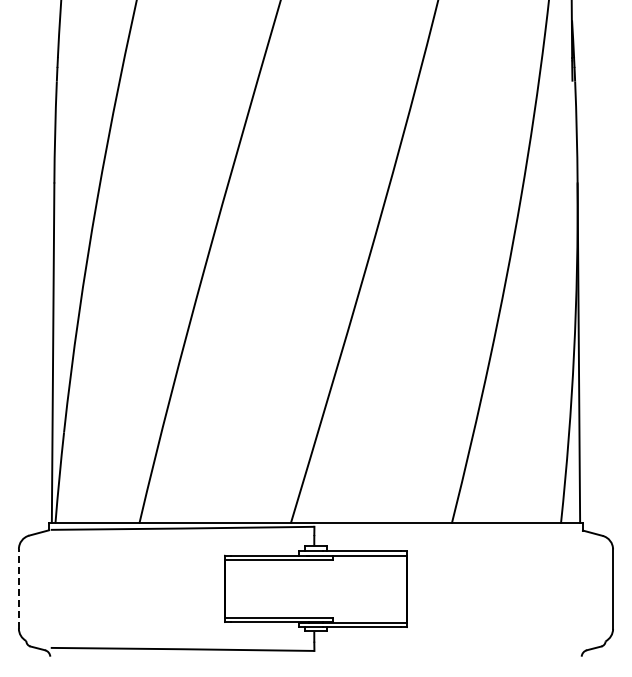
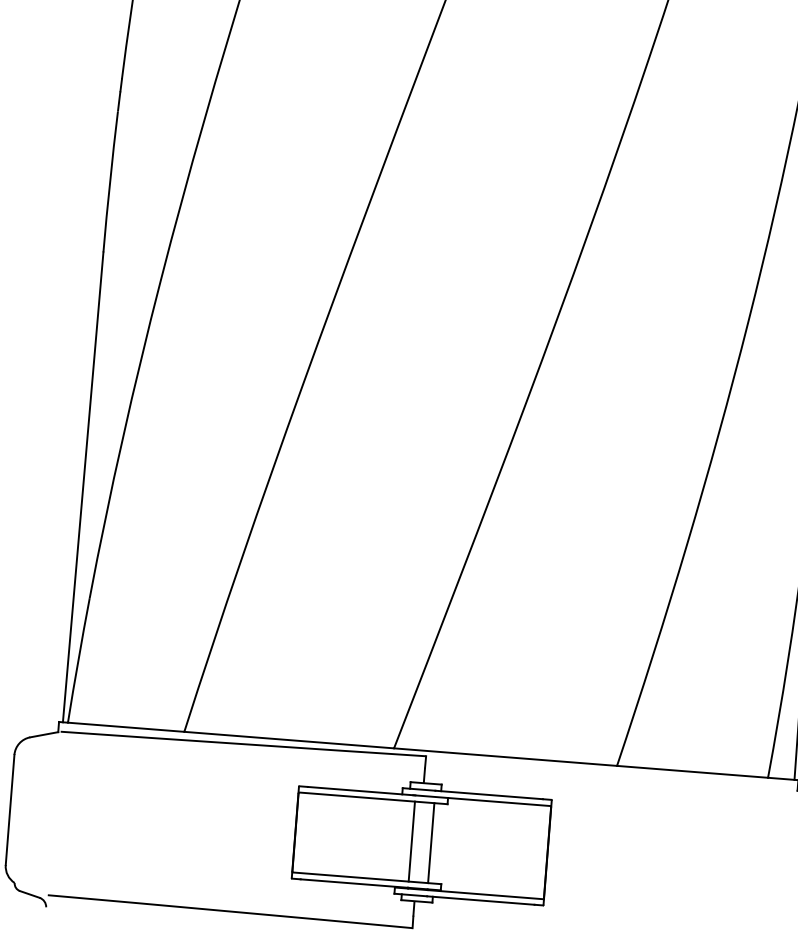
line: (18, 588) -> (9, 809), dashed -> solid
line: (308, 588) -> (411, 841), added
line: (323, 588) -> (431, 842), added

